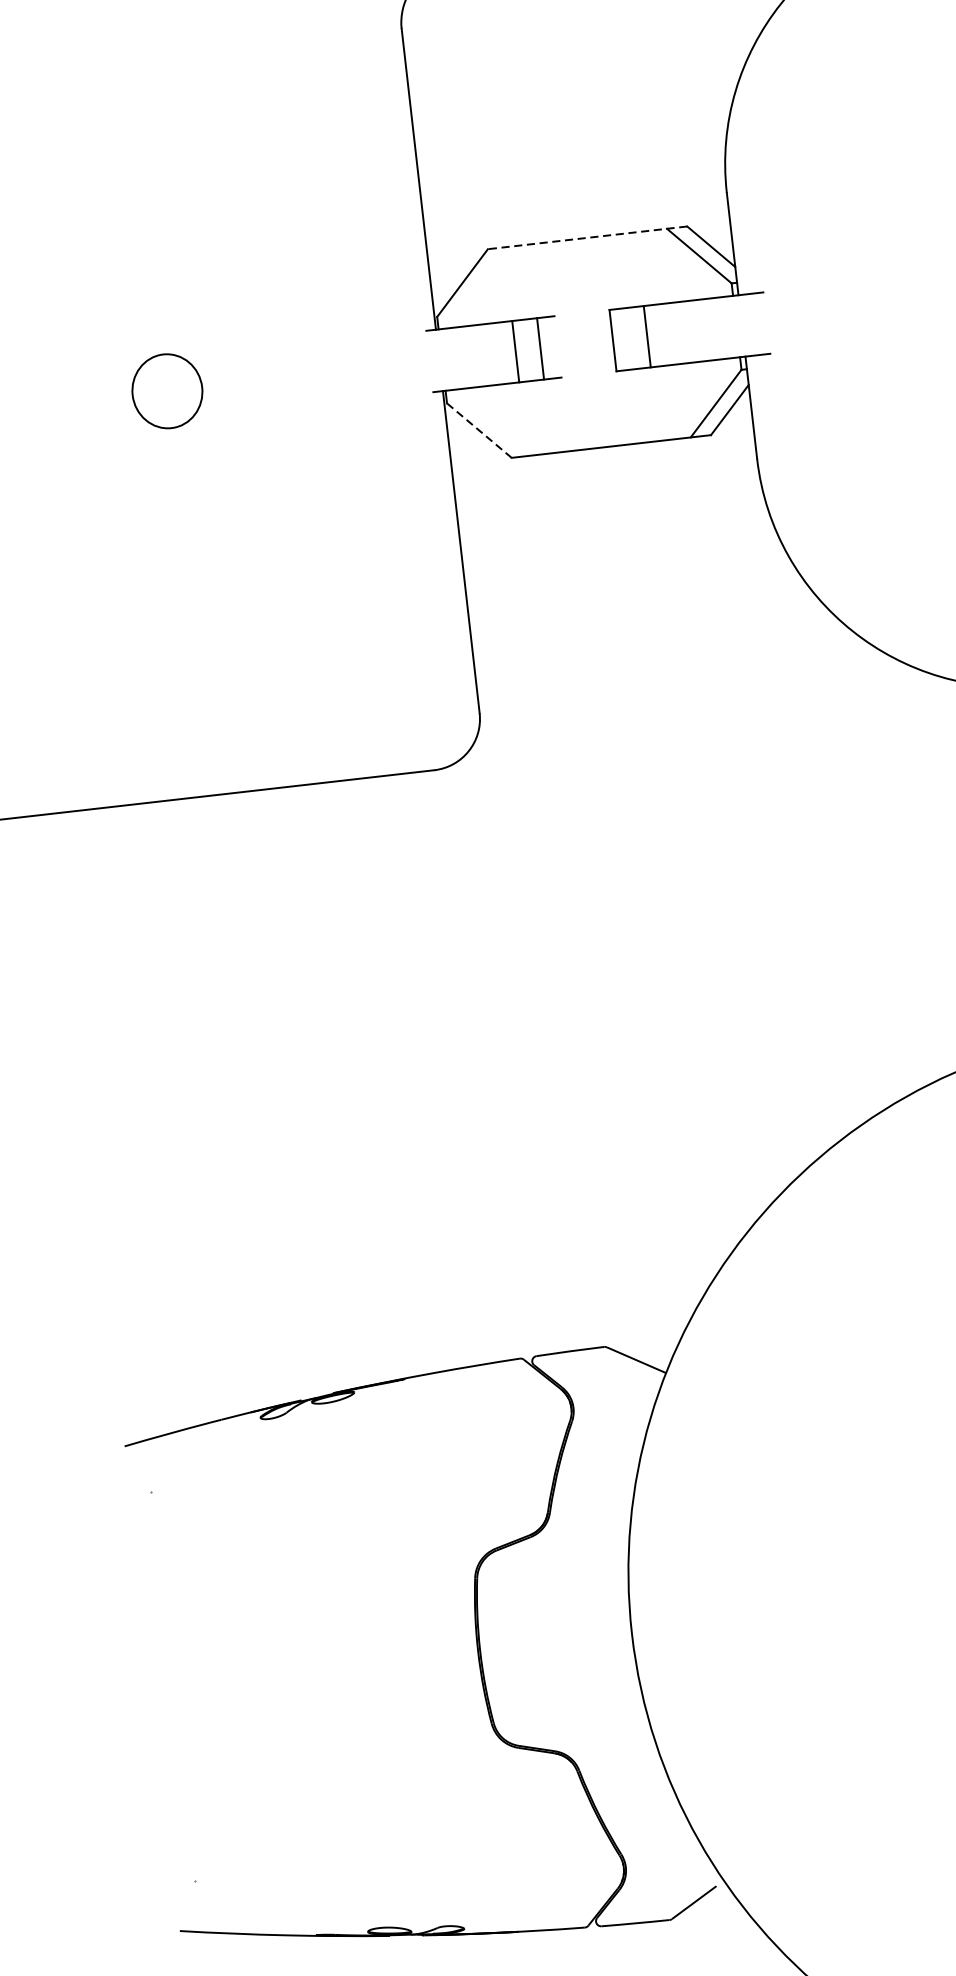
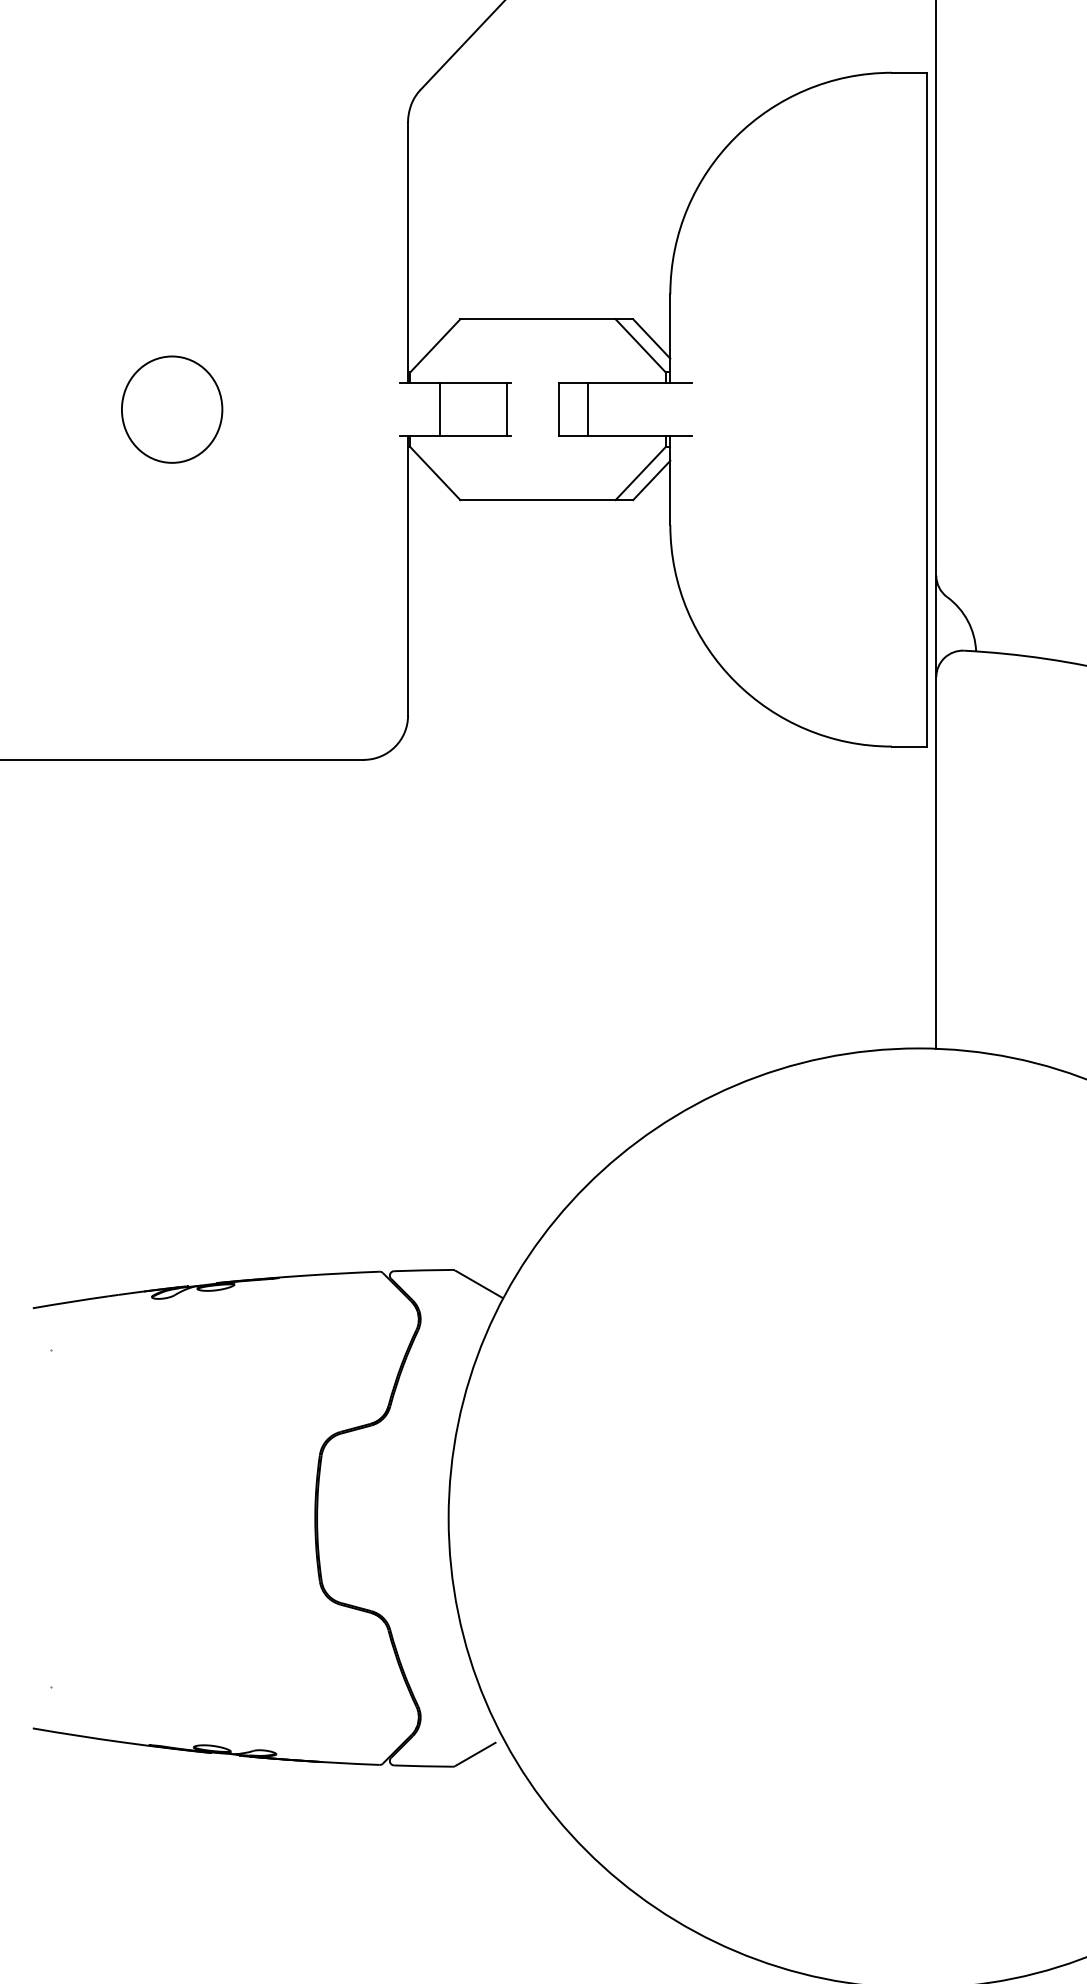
line: (587, 238) -> (546, 319), dashed -> solid
line: (540, 348) -> (439, 409), moved
line: (516, 351) -> (507, 409), moved
part: (167, 391) -> (172, 409), size x1.67
line: (479, 431) -> (435, 474), dashed -> solid

